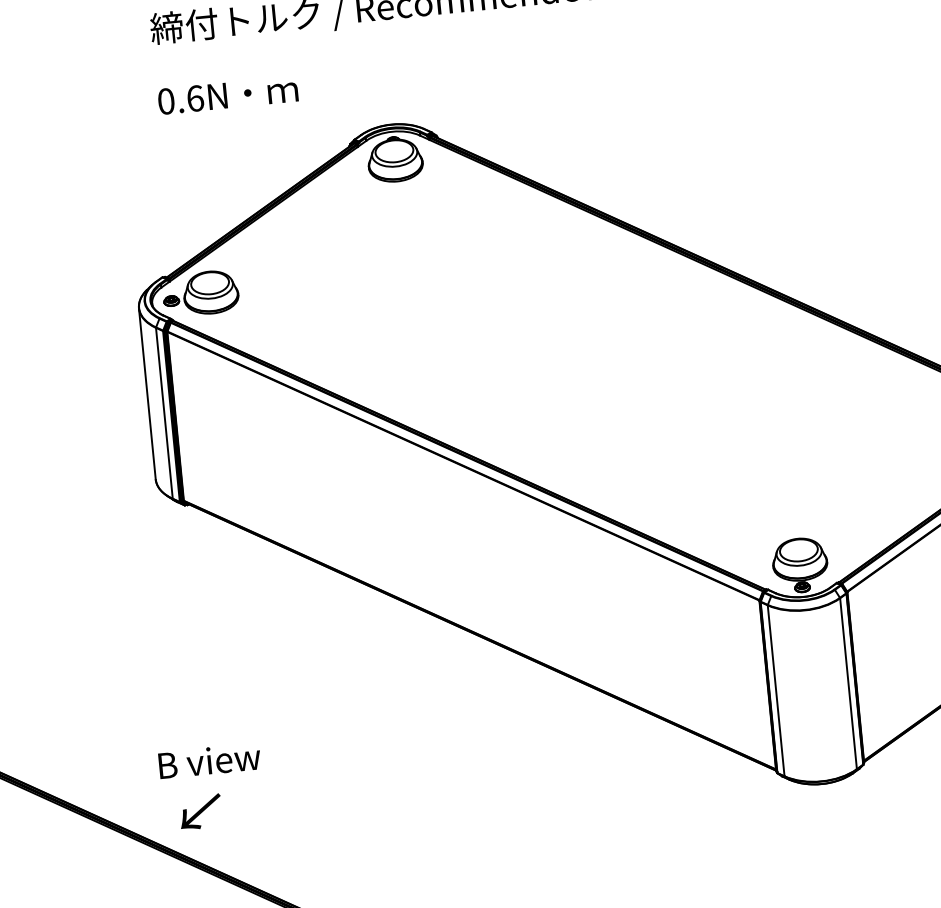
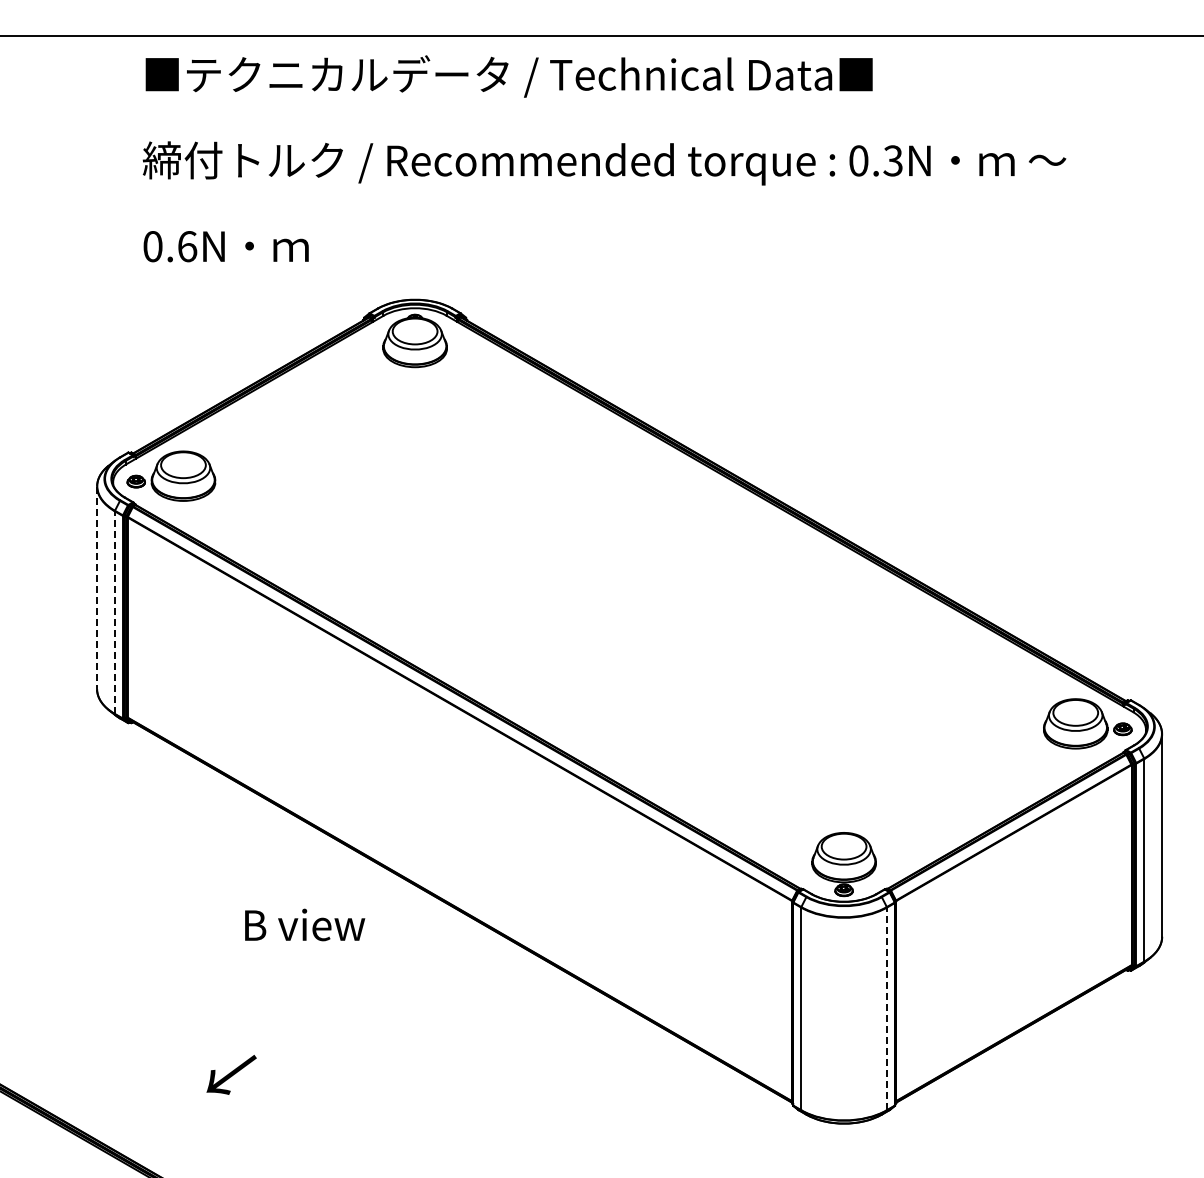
line: (147, 394) -> (97, 588), solid -> dashed
line: (164, 413) -> (114, 612), solid -> dashed
line: (848, 683) -> (886, 1008), solid -> dashed
text: (210, 760) -> (305, 924), moved
text: (200, 811) -> (231, 1074), moved

